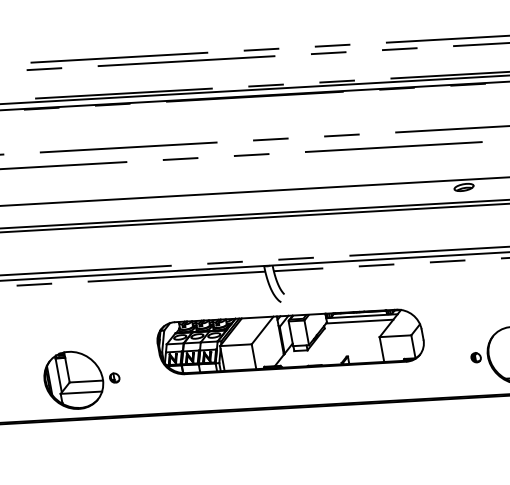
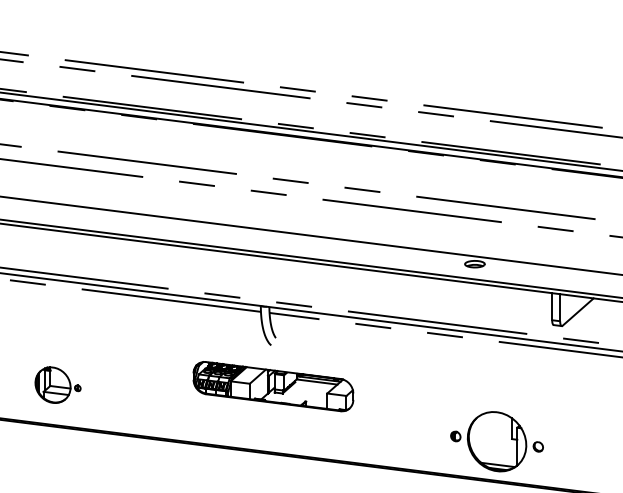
part: (290, 341) -> (273, 386), size x0.6
part: (81, 378) -> (57, 384), size x0.6

